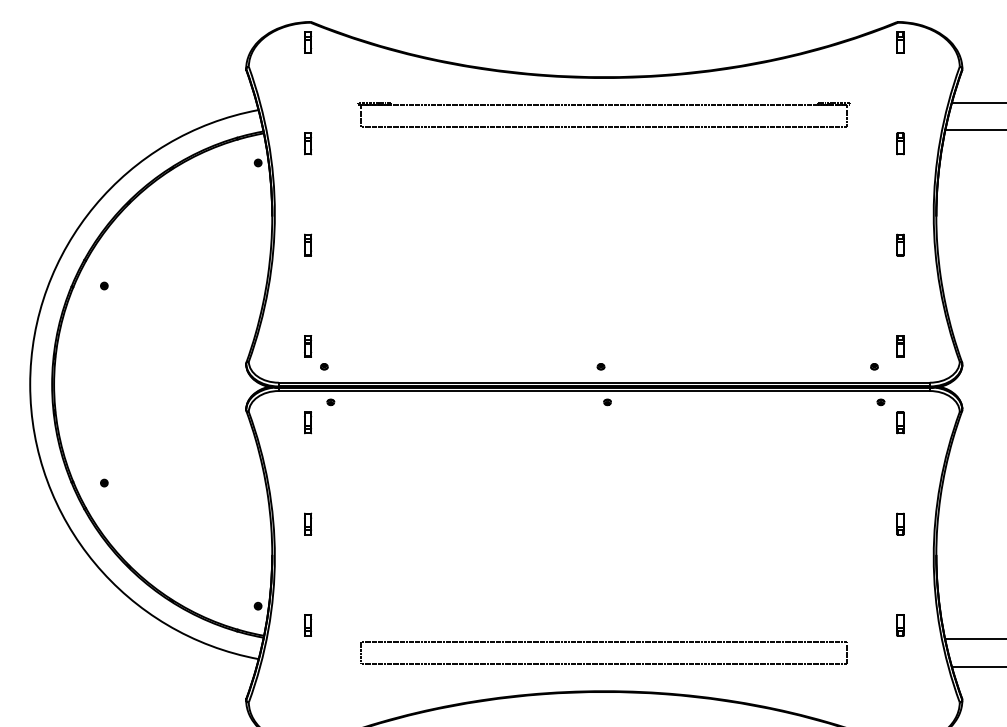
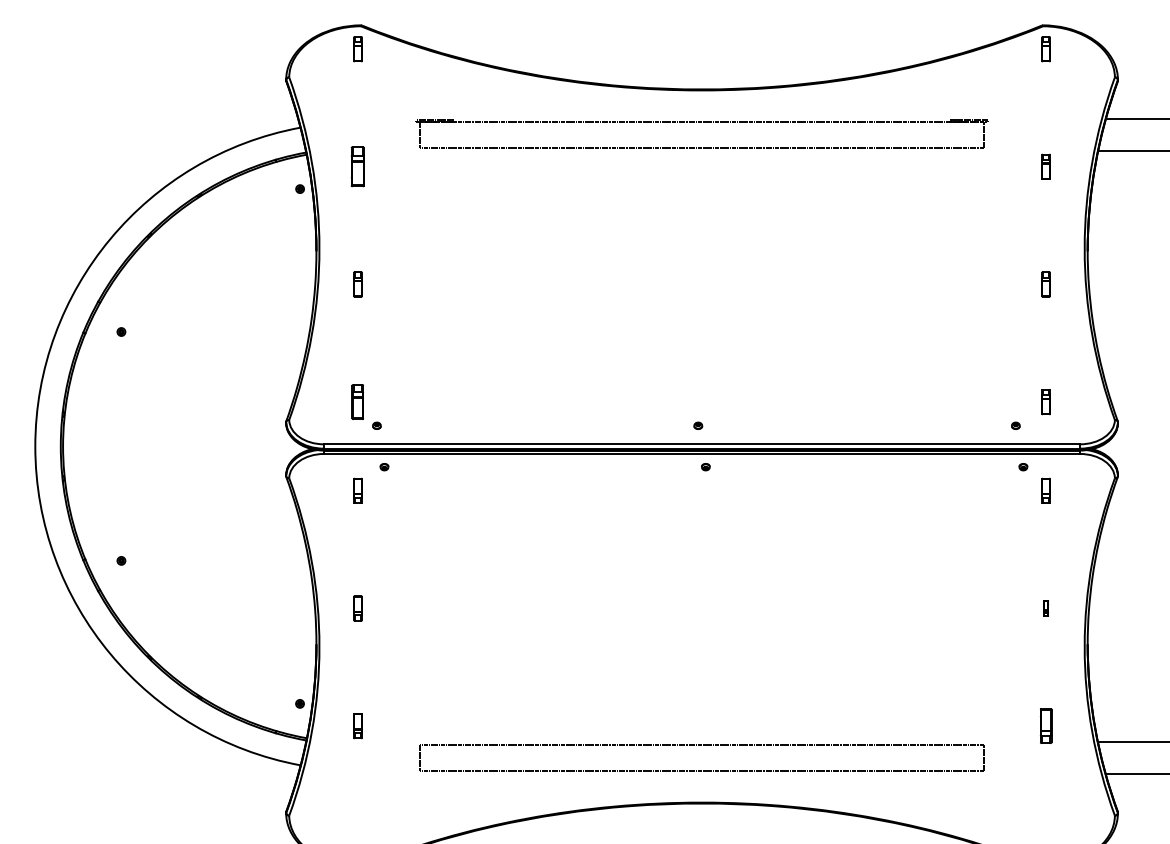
part: (308, 143) -> (358, 166), size x1.6
part: (308, 346) -> (358, 402), size x1.4
part: (900, 523) -> (1046, 607), size x0.6
part: (900, 625) -> (1046, 726), size x1.4

